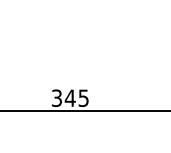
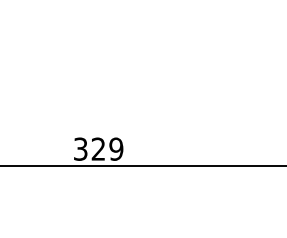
text: (77, 97) -> (107, 148), 345 -> 329

